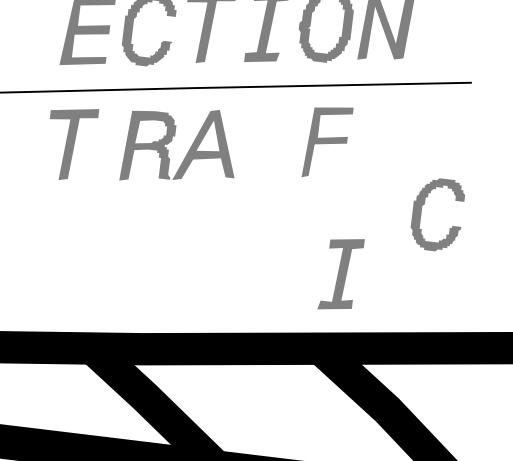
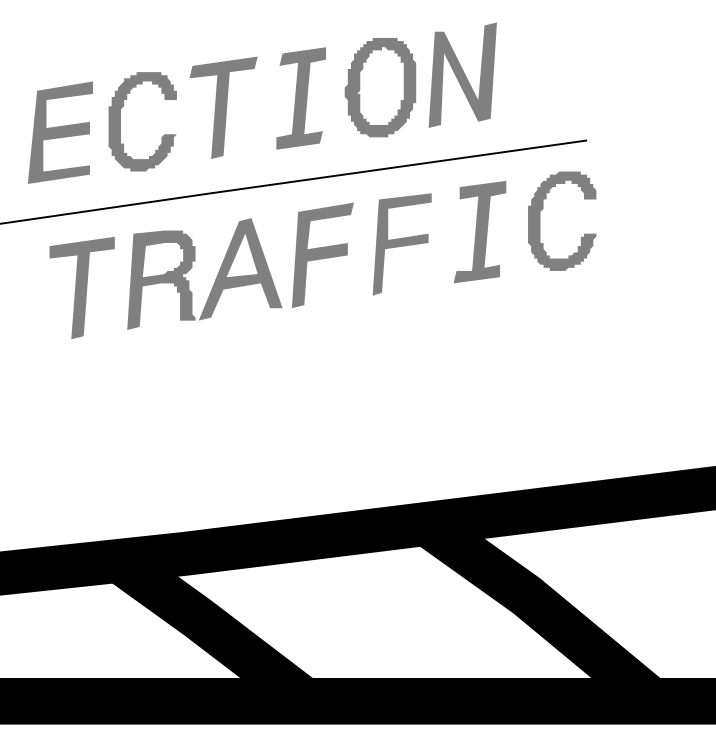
part: (70, 143) -> (81, 287), moved
fill: (268, 143) -> (322, 255), added
part: (421, 212) -> (540, 220), moved
part: (340, 274) -> (479, 232), moved

